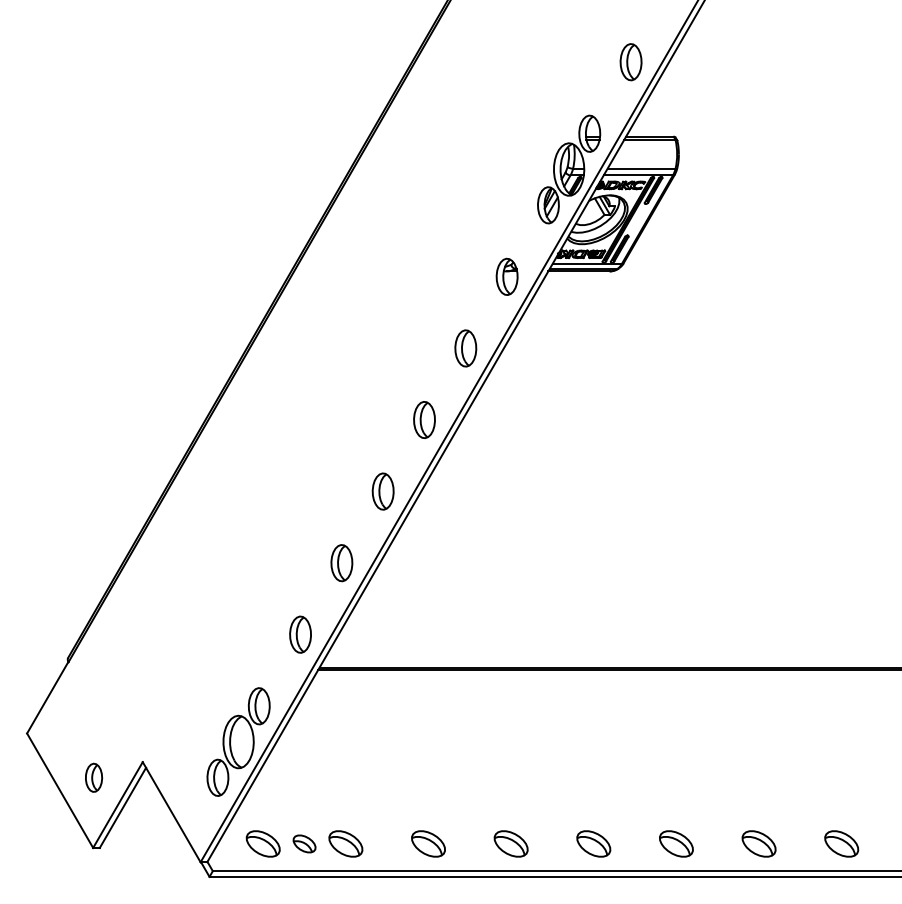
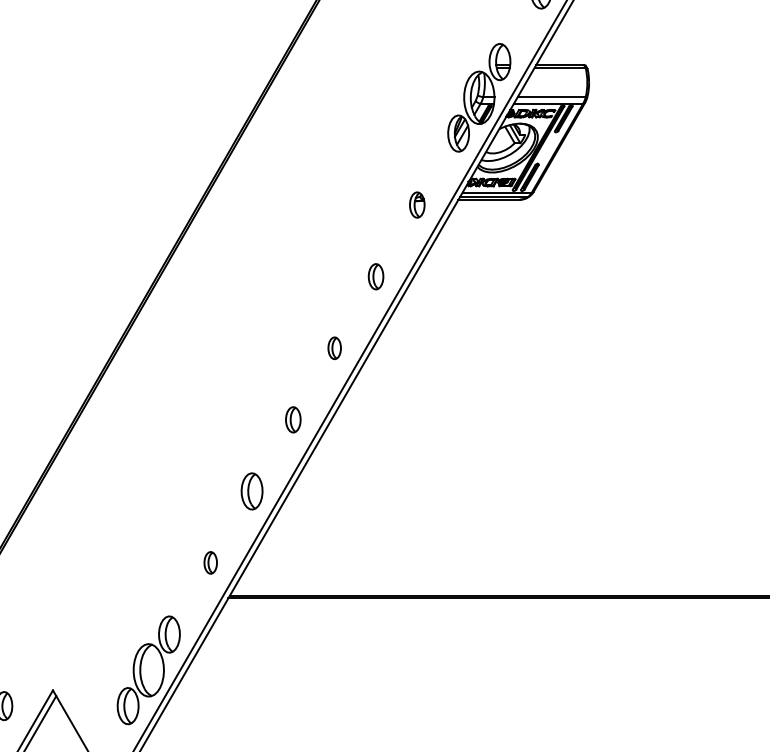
part: (506, 276) -> (416, 204), size x0.7
part: (465, 348) -> (375, 276), size x0.7
part: (424, 419) -> (334, 347), size x0.6
part: (382, 491) -> (292, 419), size x0.7
part: (300, 634) -> (210, 562), size x0.6

